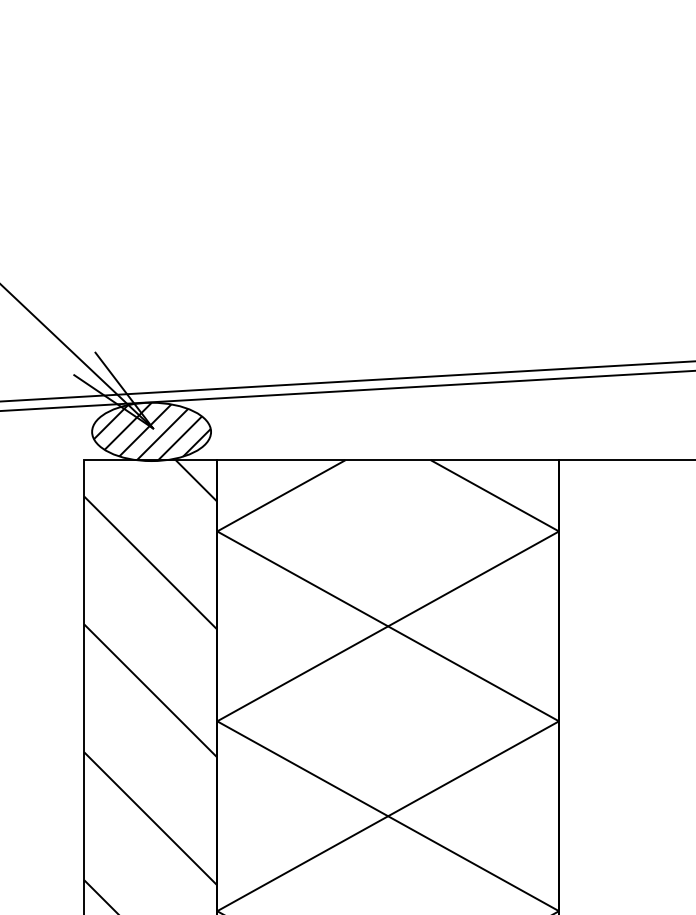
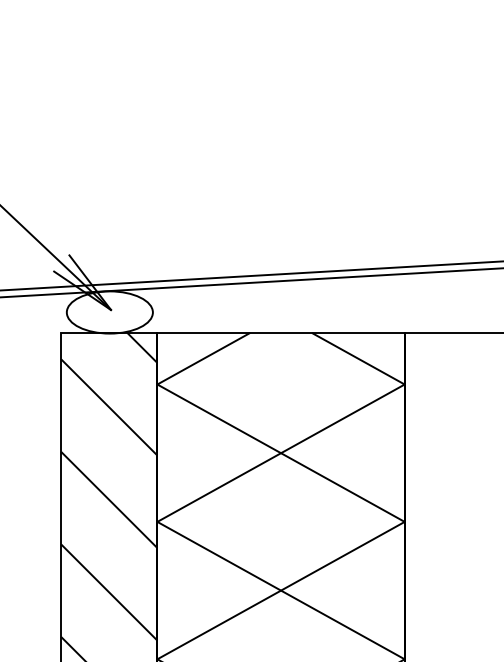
hatch: (152, 430) -> (110, 311), removed

